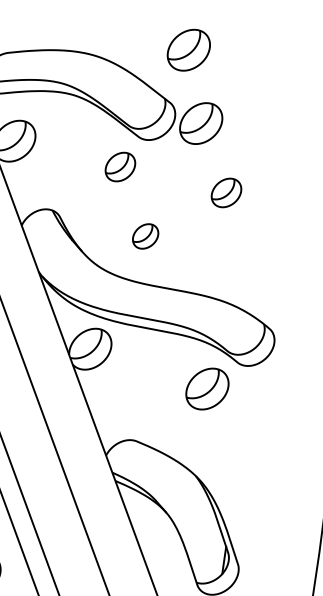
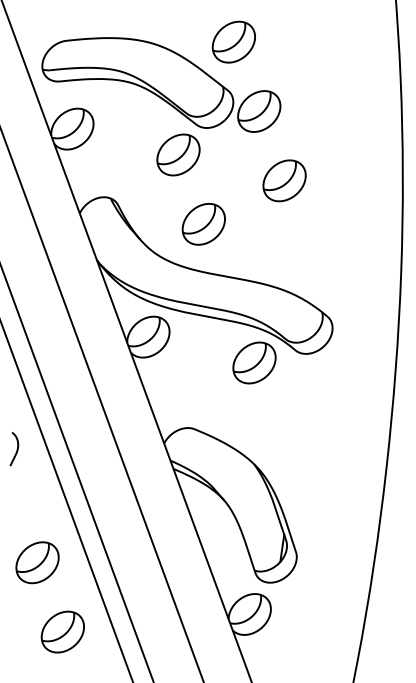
part: (188, 49) -> (233, 41), moved
part: (120, 166) -> (178, 154), size x1.43
part: (226, 192) -> (284, 180), size x1.43
part: (145, 236) -> (203, 224), size x1.67
part: (207, 388) -> (254, 362), moved

